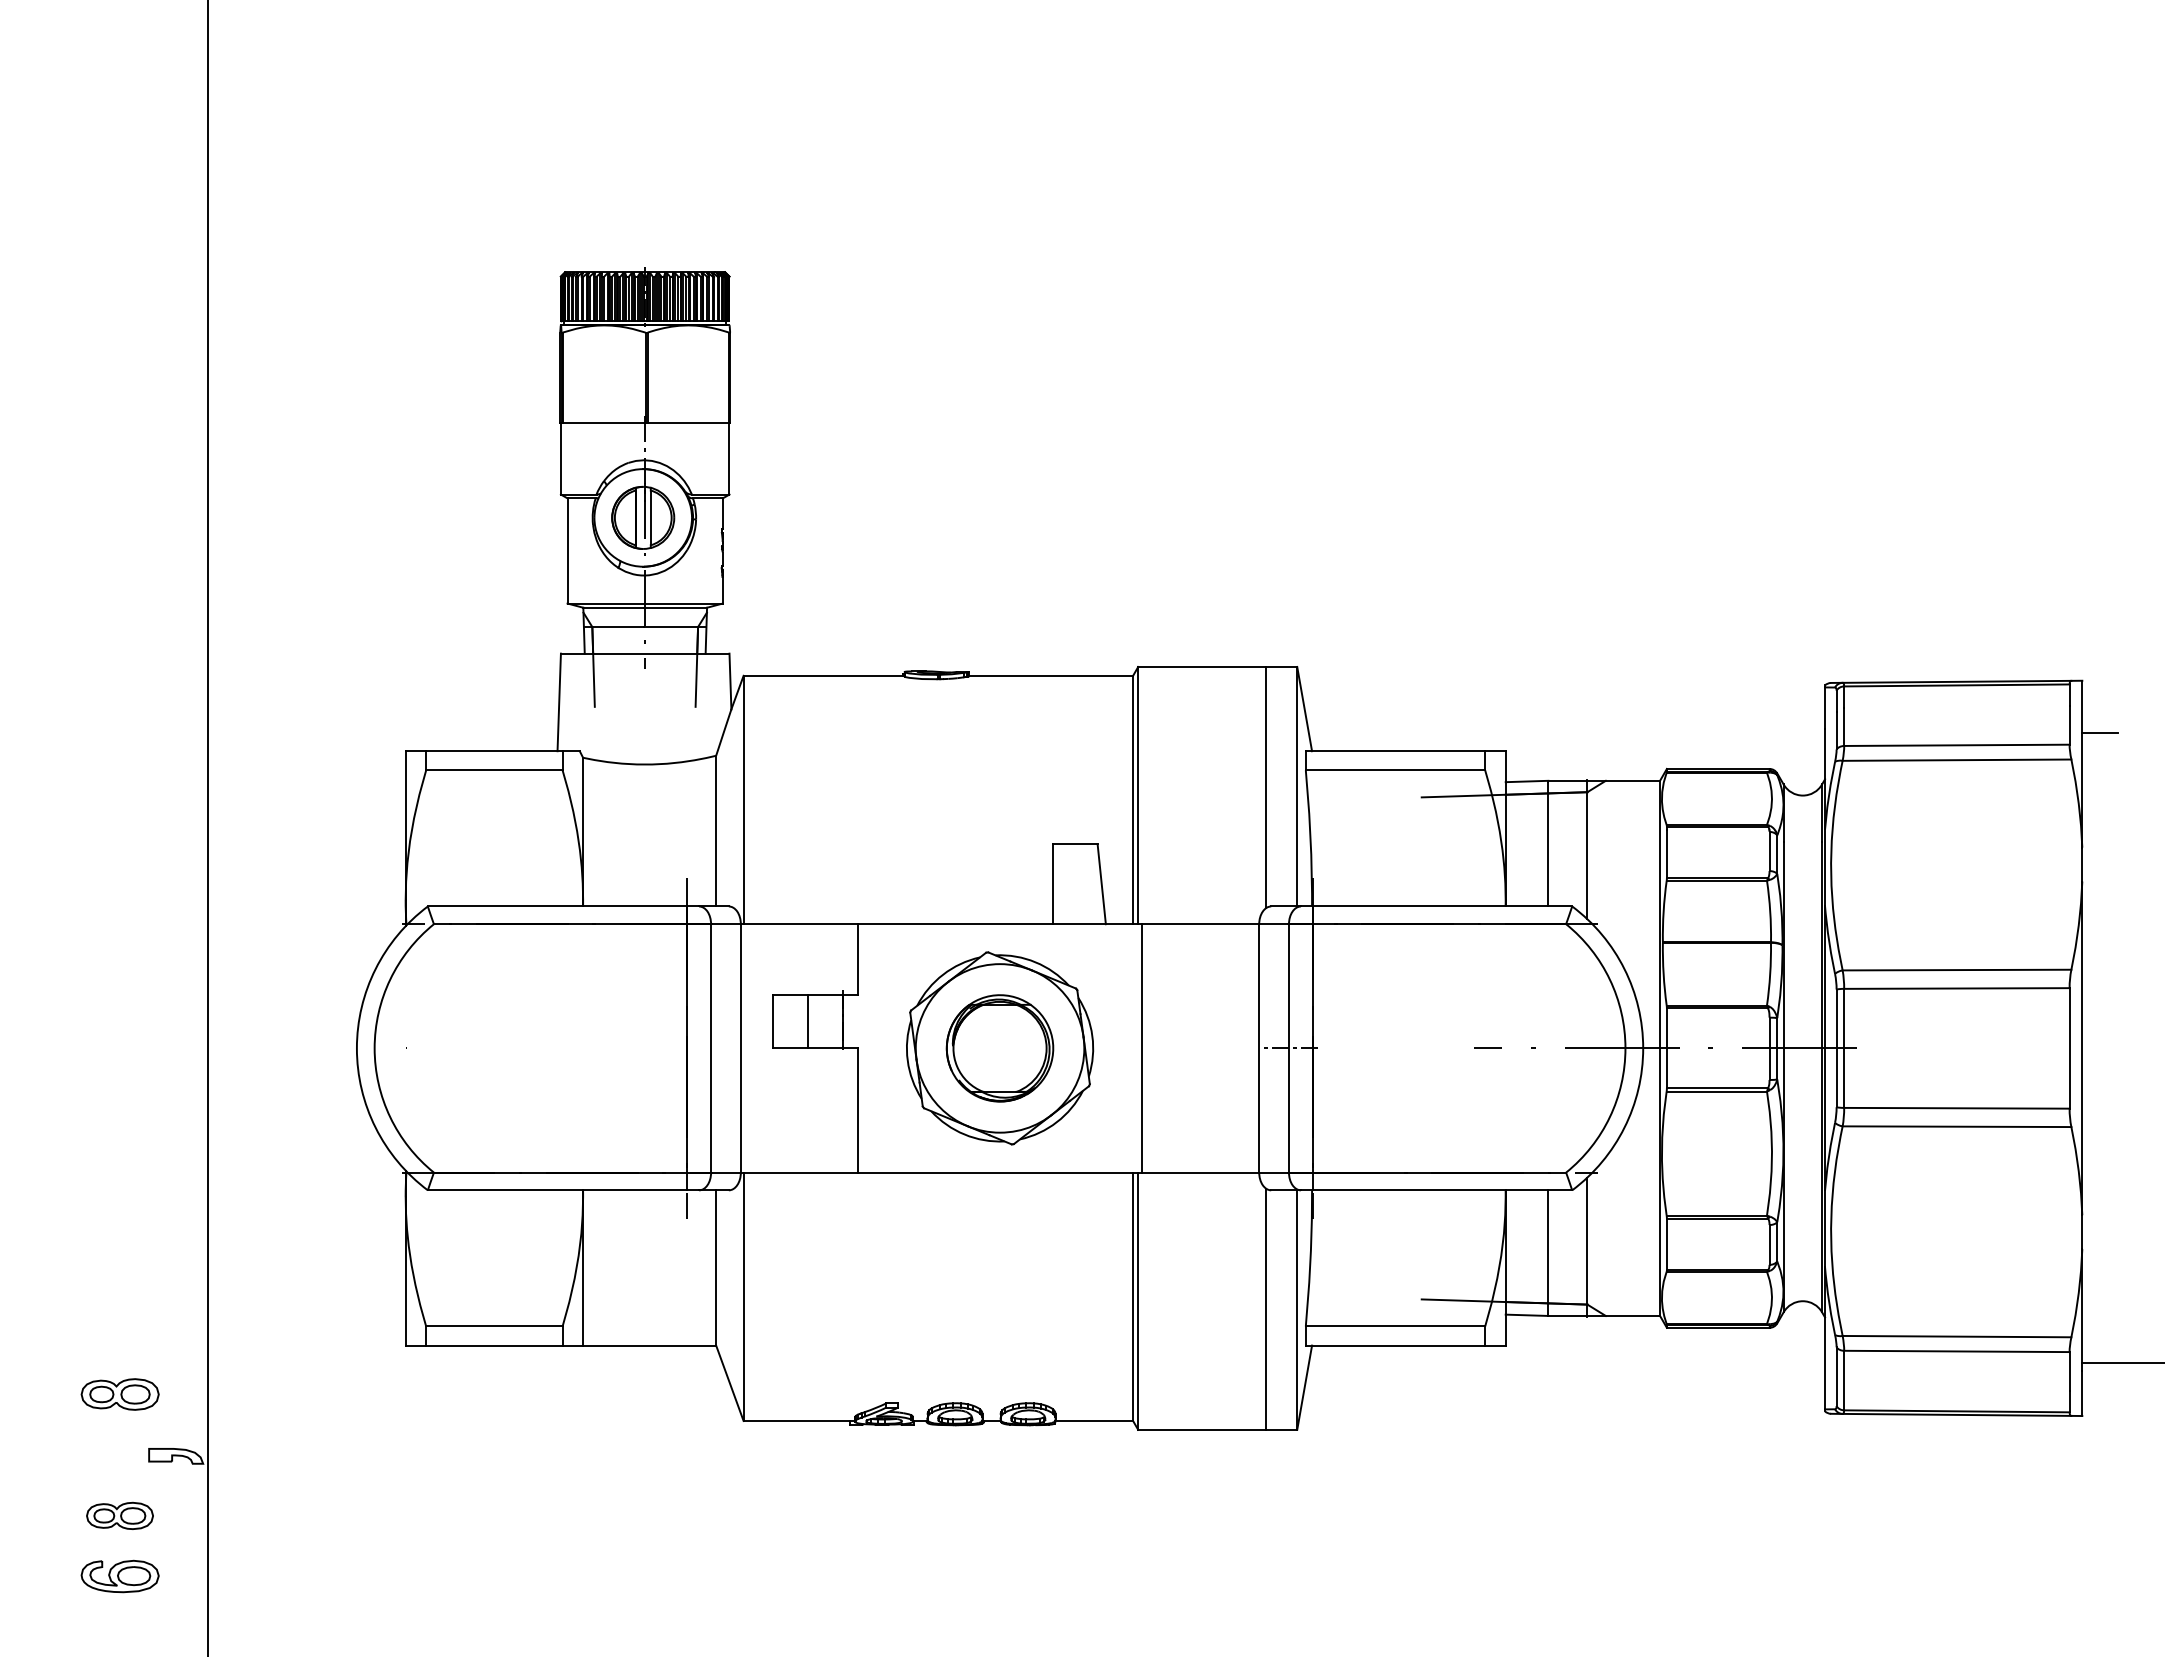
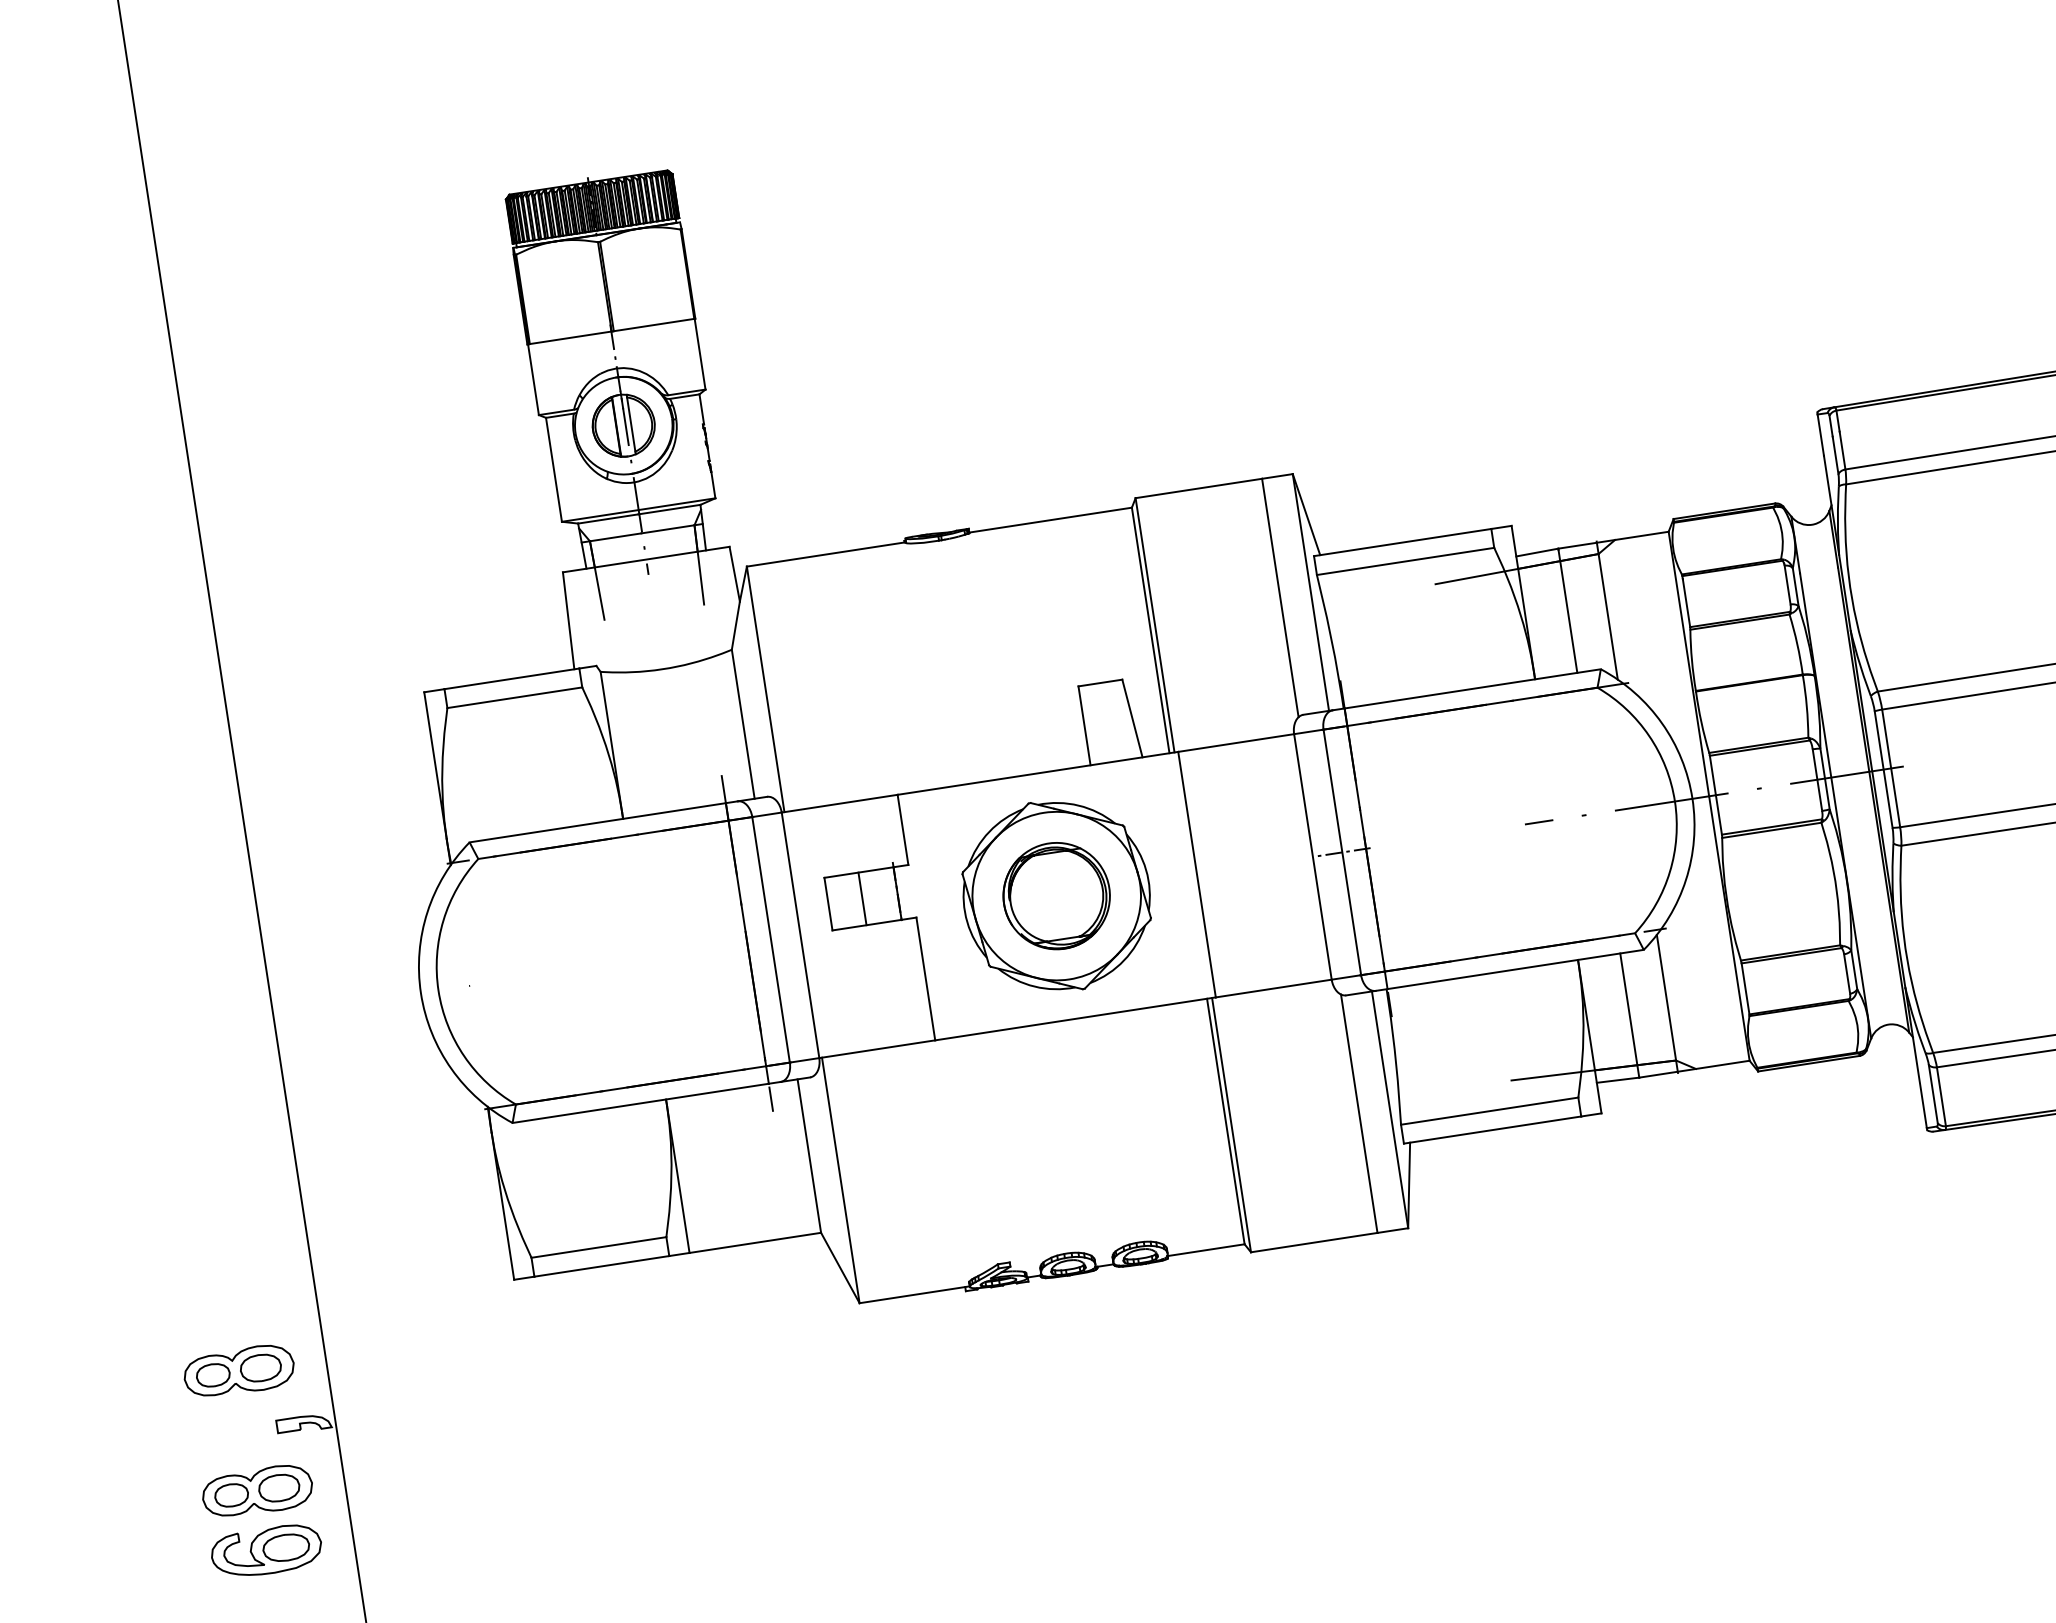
part: (120, 1394) -> (239, 1371), size x1.43
part: (119, 1515) -> (256, 1491), size x1.67
part: (120, 1576) -> (267, 1551), size x1.43

